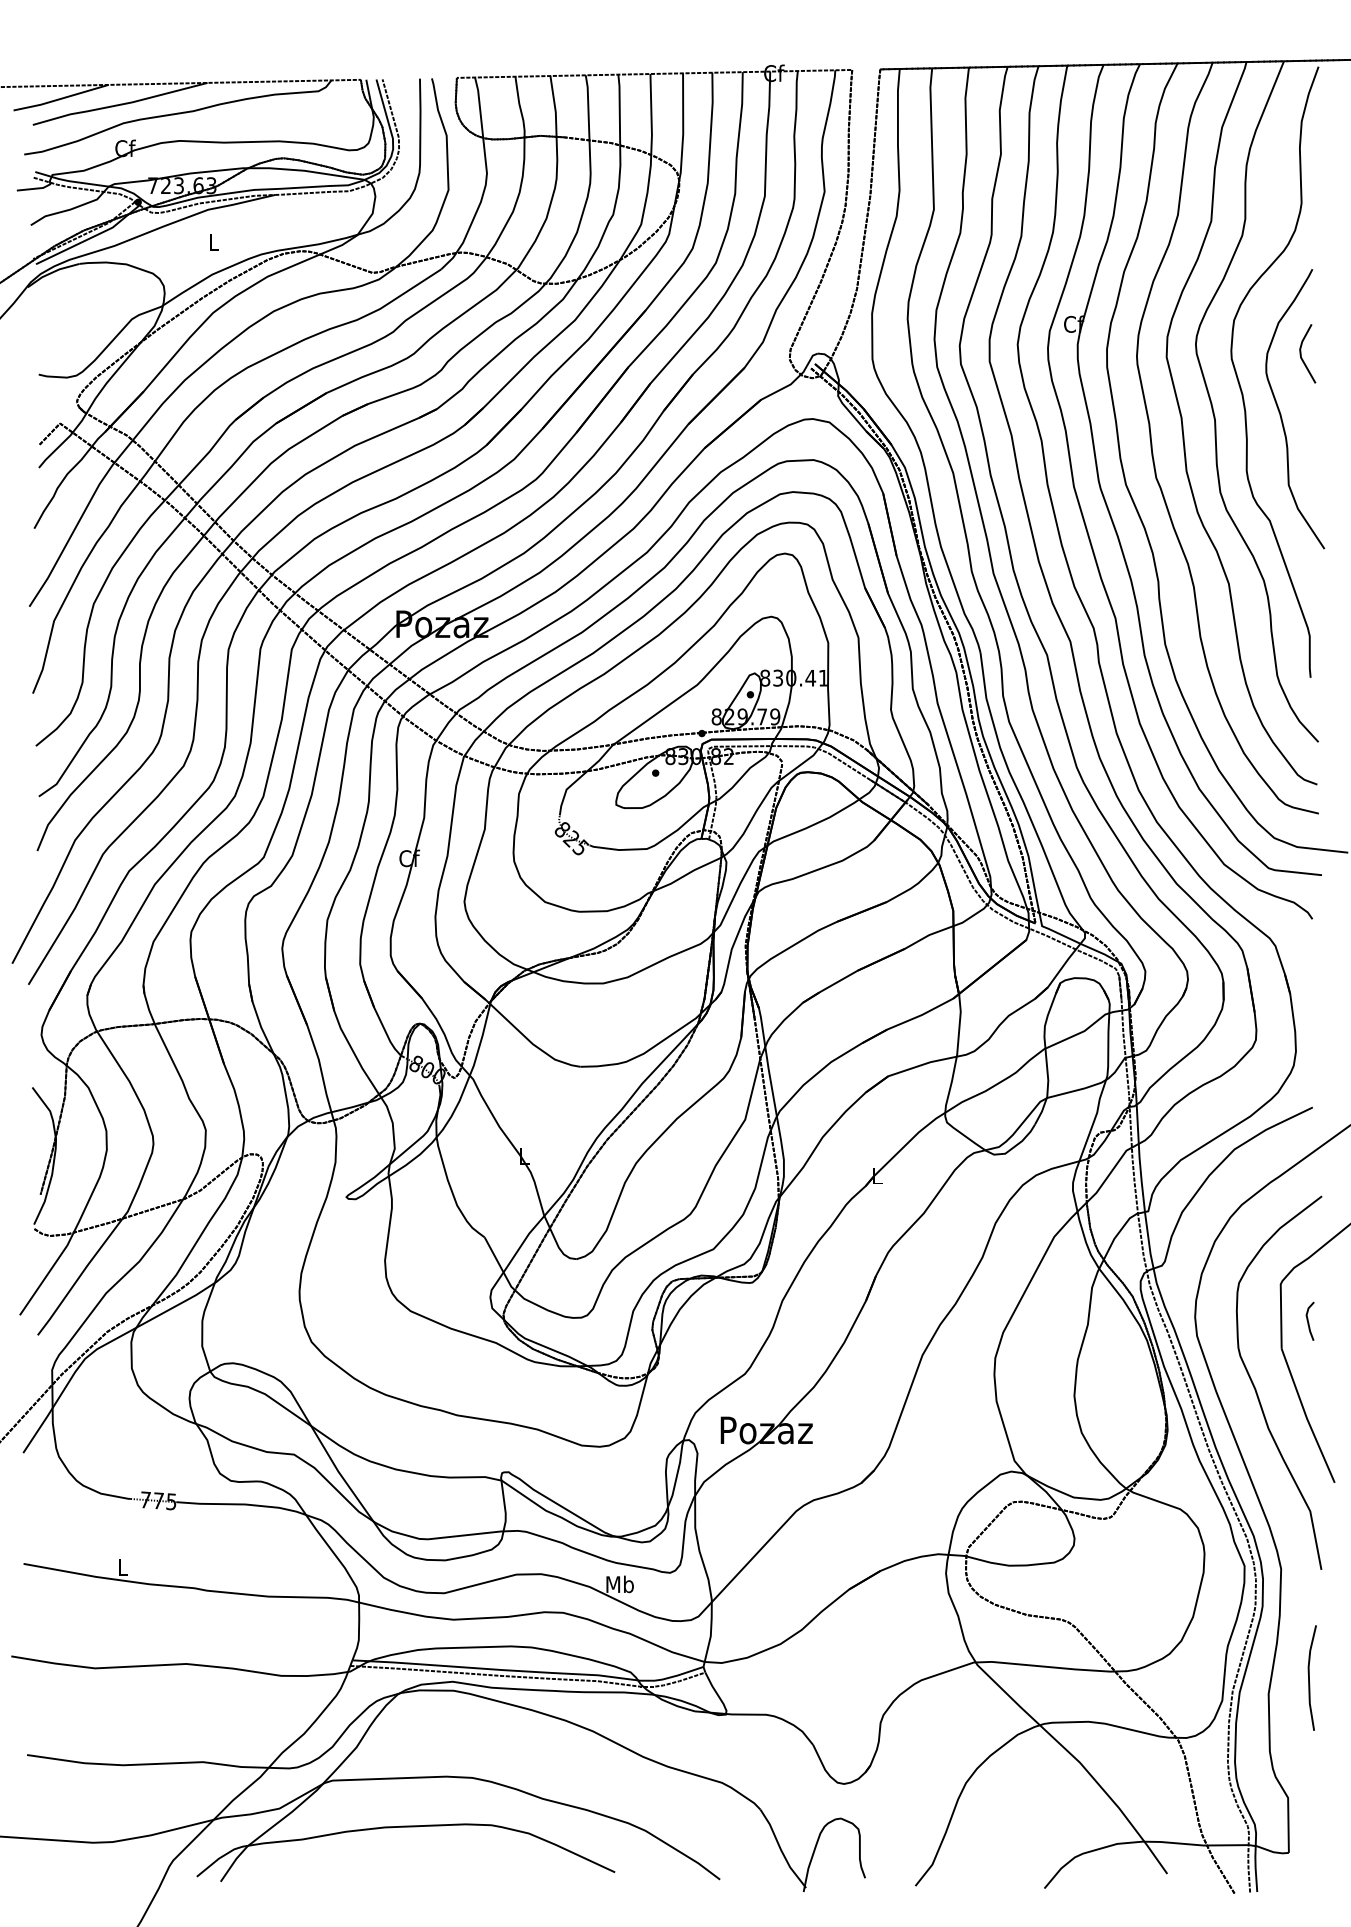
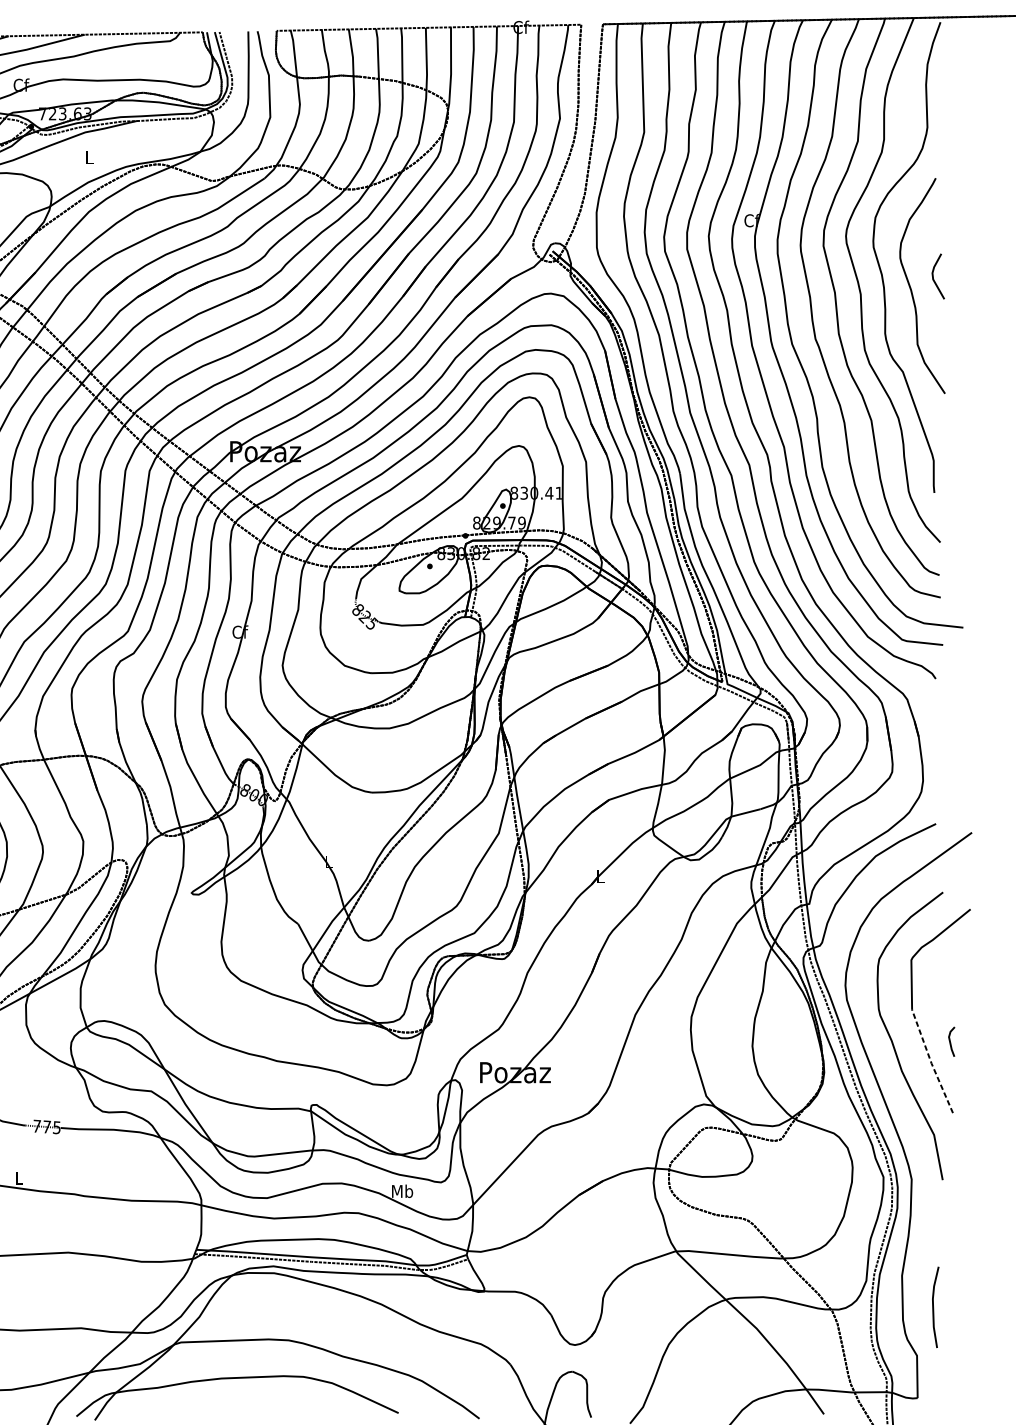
line: (1301, 353) -> (933, 276), moved
line: (1308, 1320) -> (950, 1041), moved
line: (1306, 1416) -> (931, 1061), solid -> dashed
line: (1309, 1677) -> (933, 1306), moved

